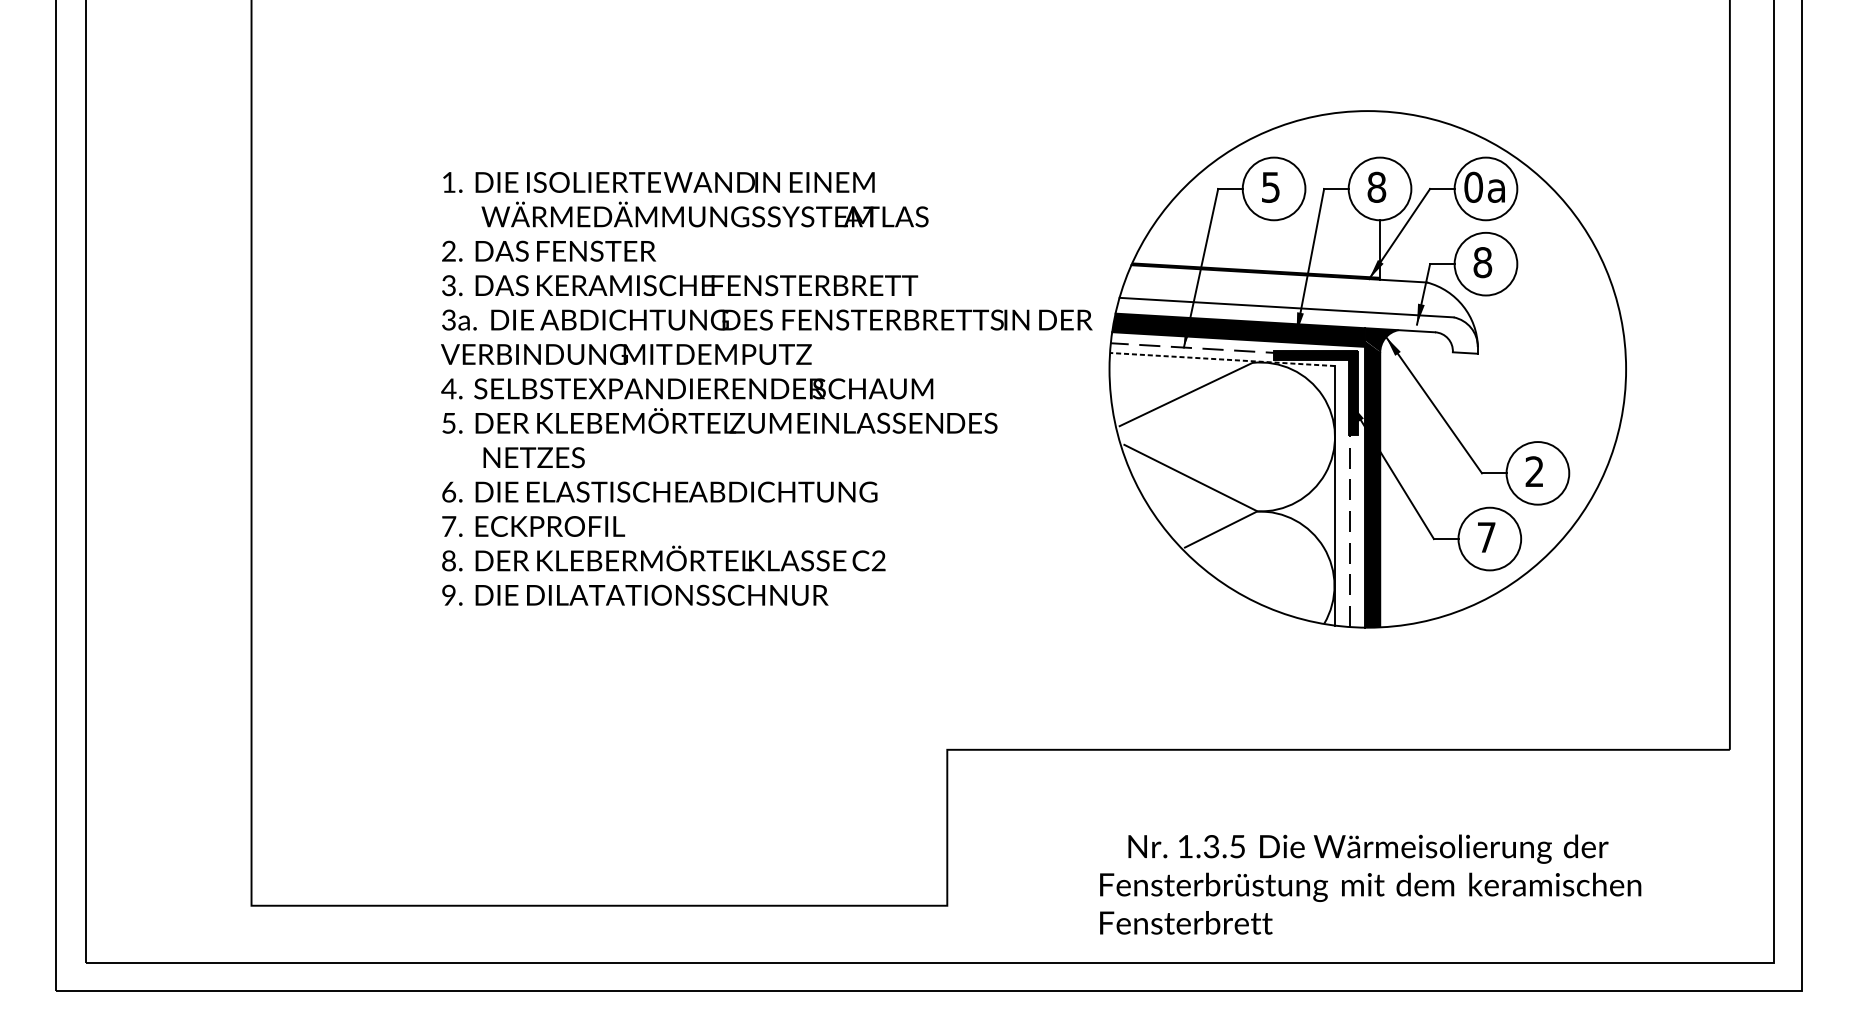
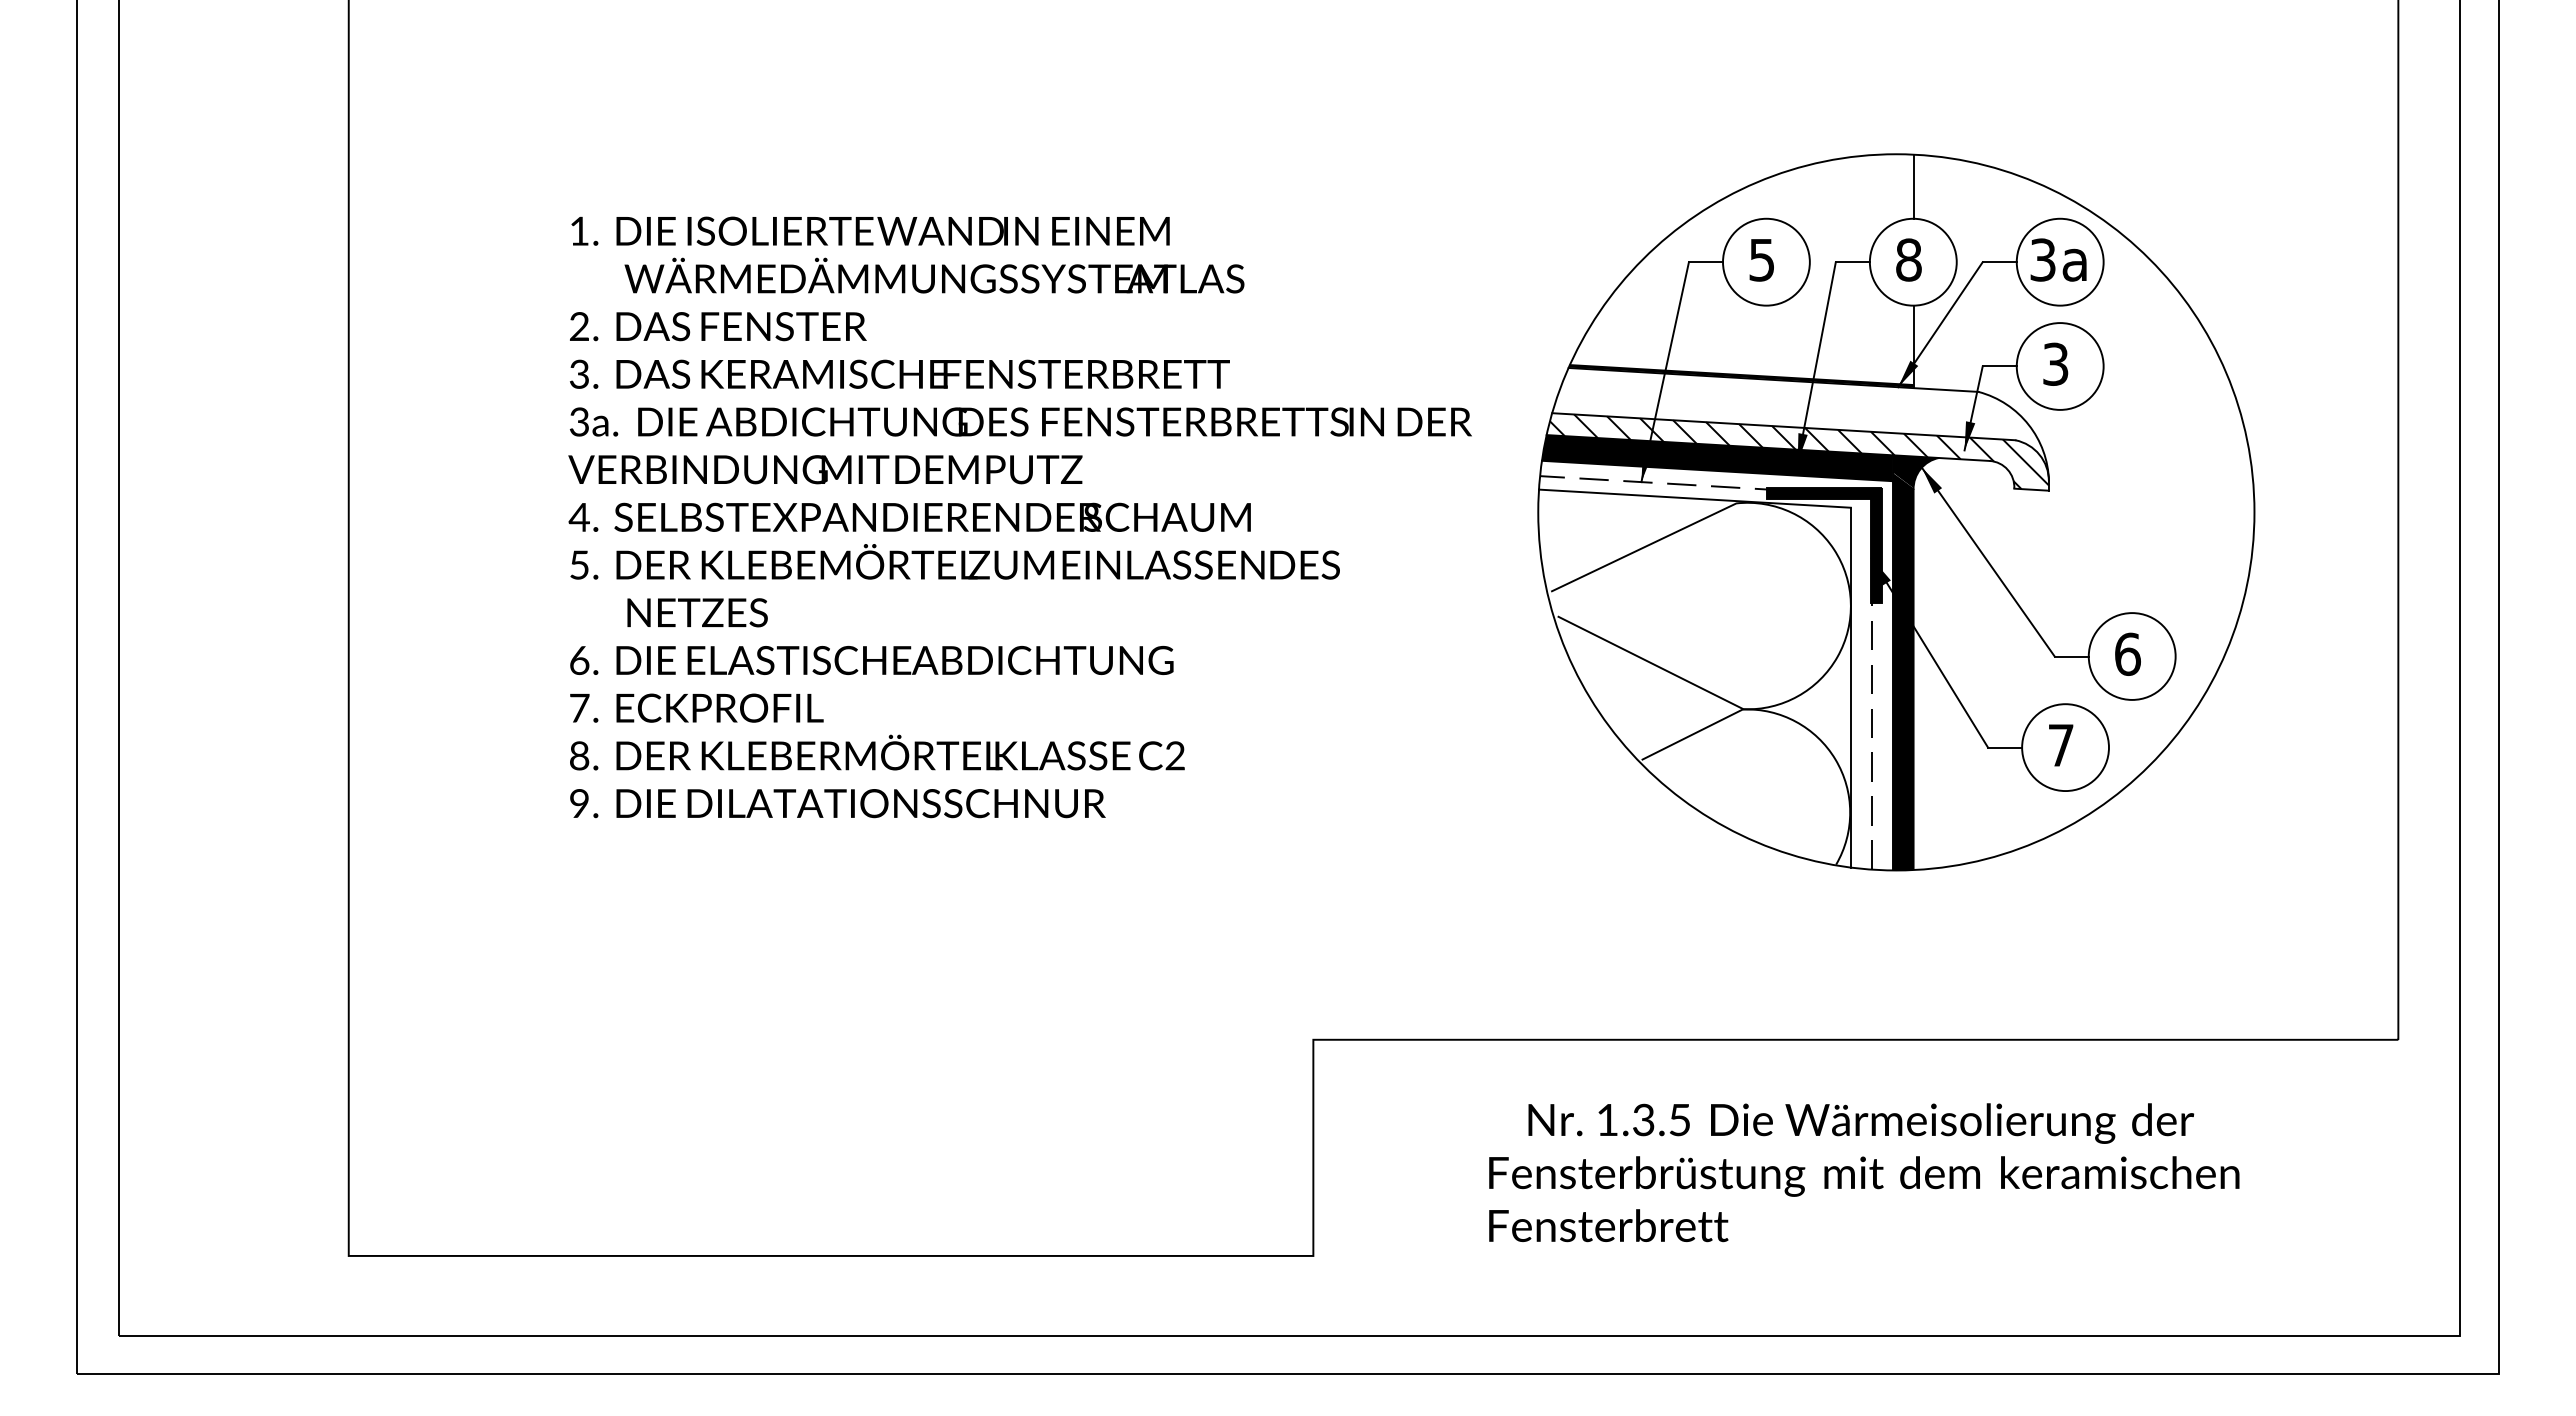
line: (1380, 134) -> (1913, 186), added
text: (1473, 186) -> (2043, 259), 0a -> 3a
text: (1482, 262) -> (2055, 363), 8 -> 3
hatch: (1297, 325) -> (1799, 451), added
line: (1222, 359) -> (1694, 498), dashed -> solid
text: (766, 388) -> (1019, 517), moved
text: (1534, 471) -> (2127, 653), 2 -> 6
text: (1370, 884) -> (1864, 1172), moved

